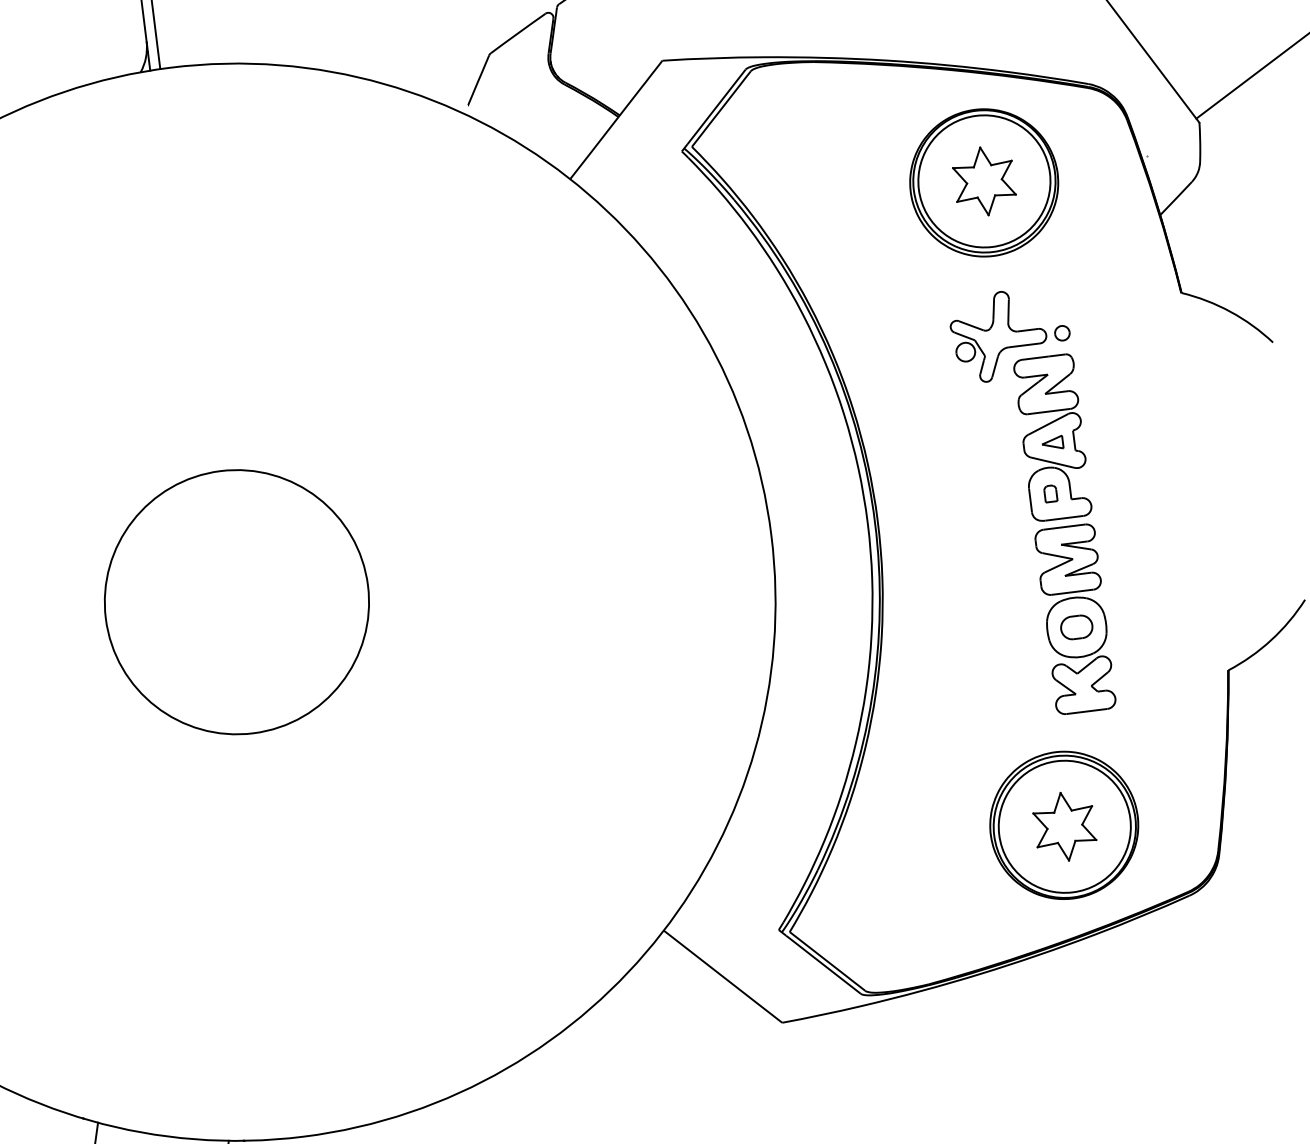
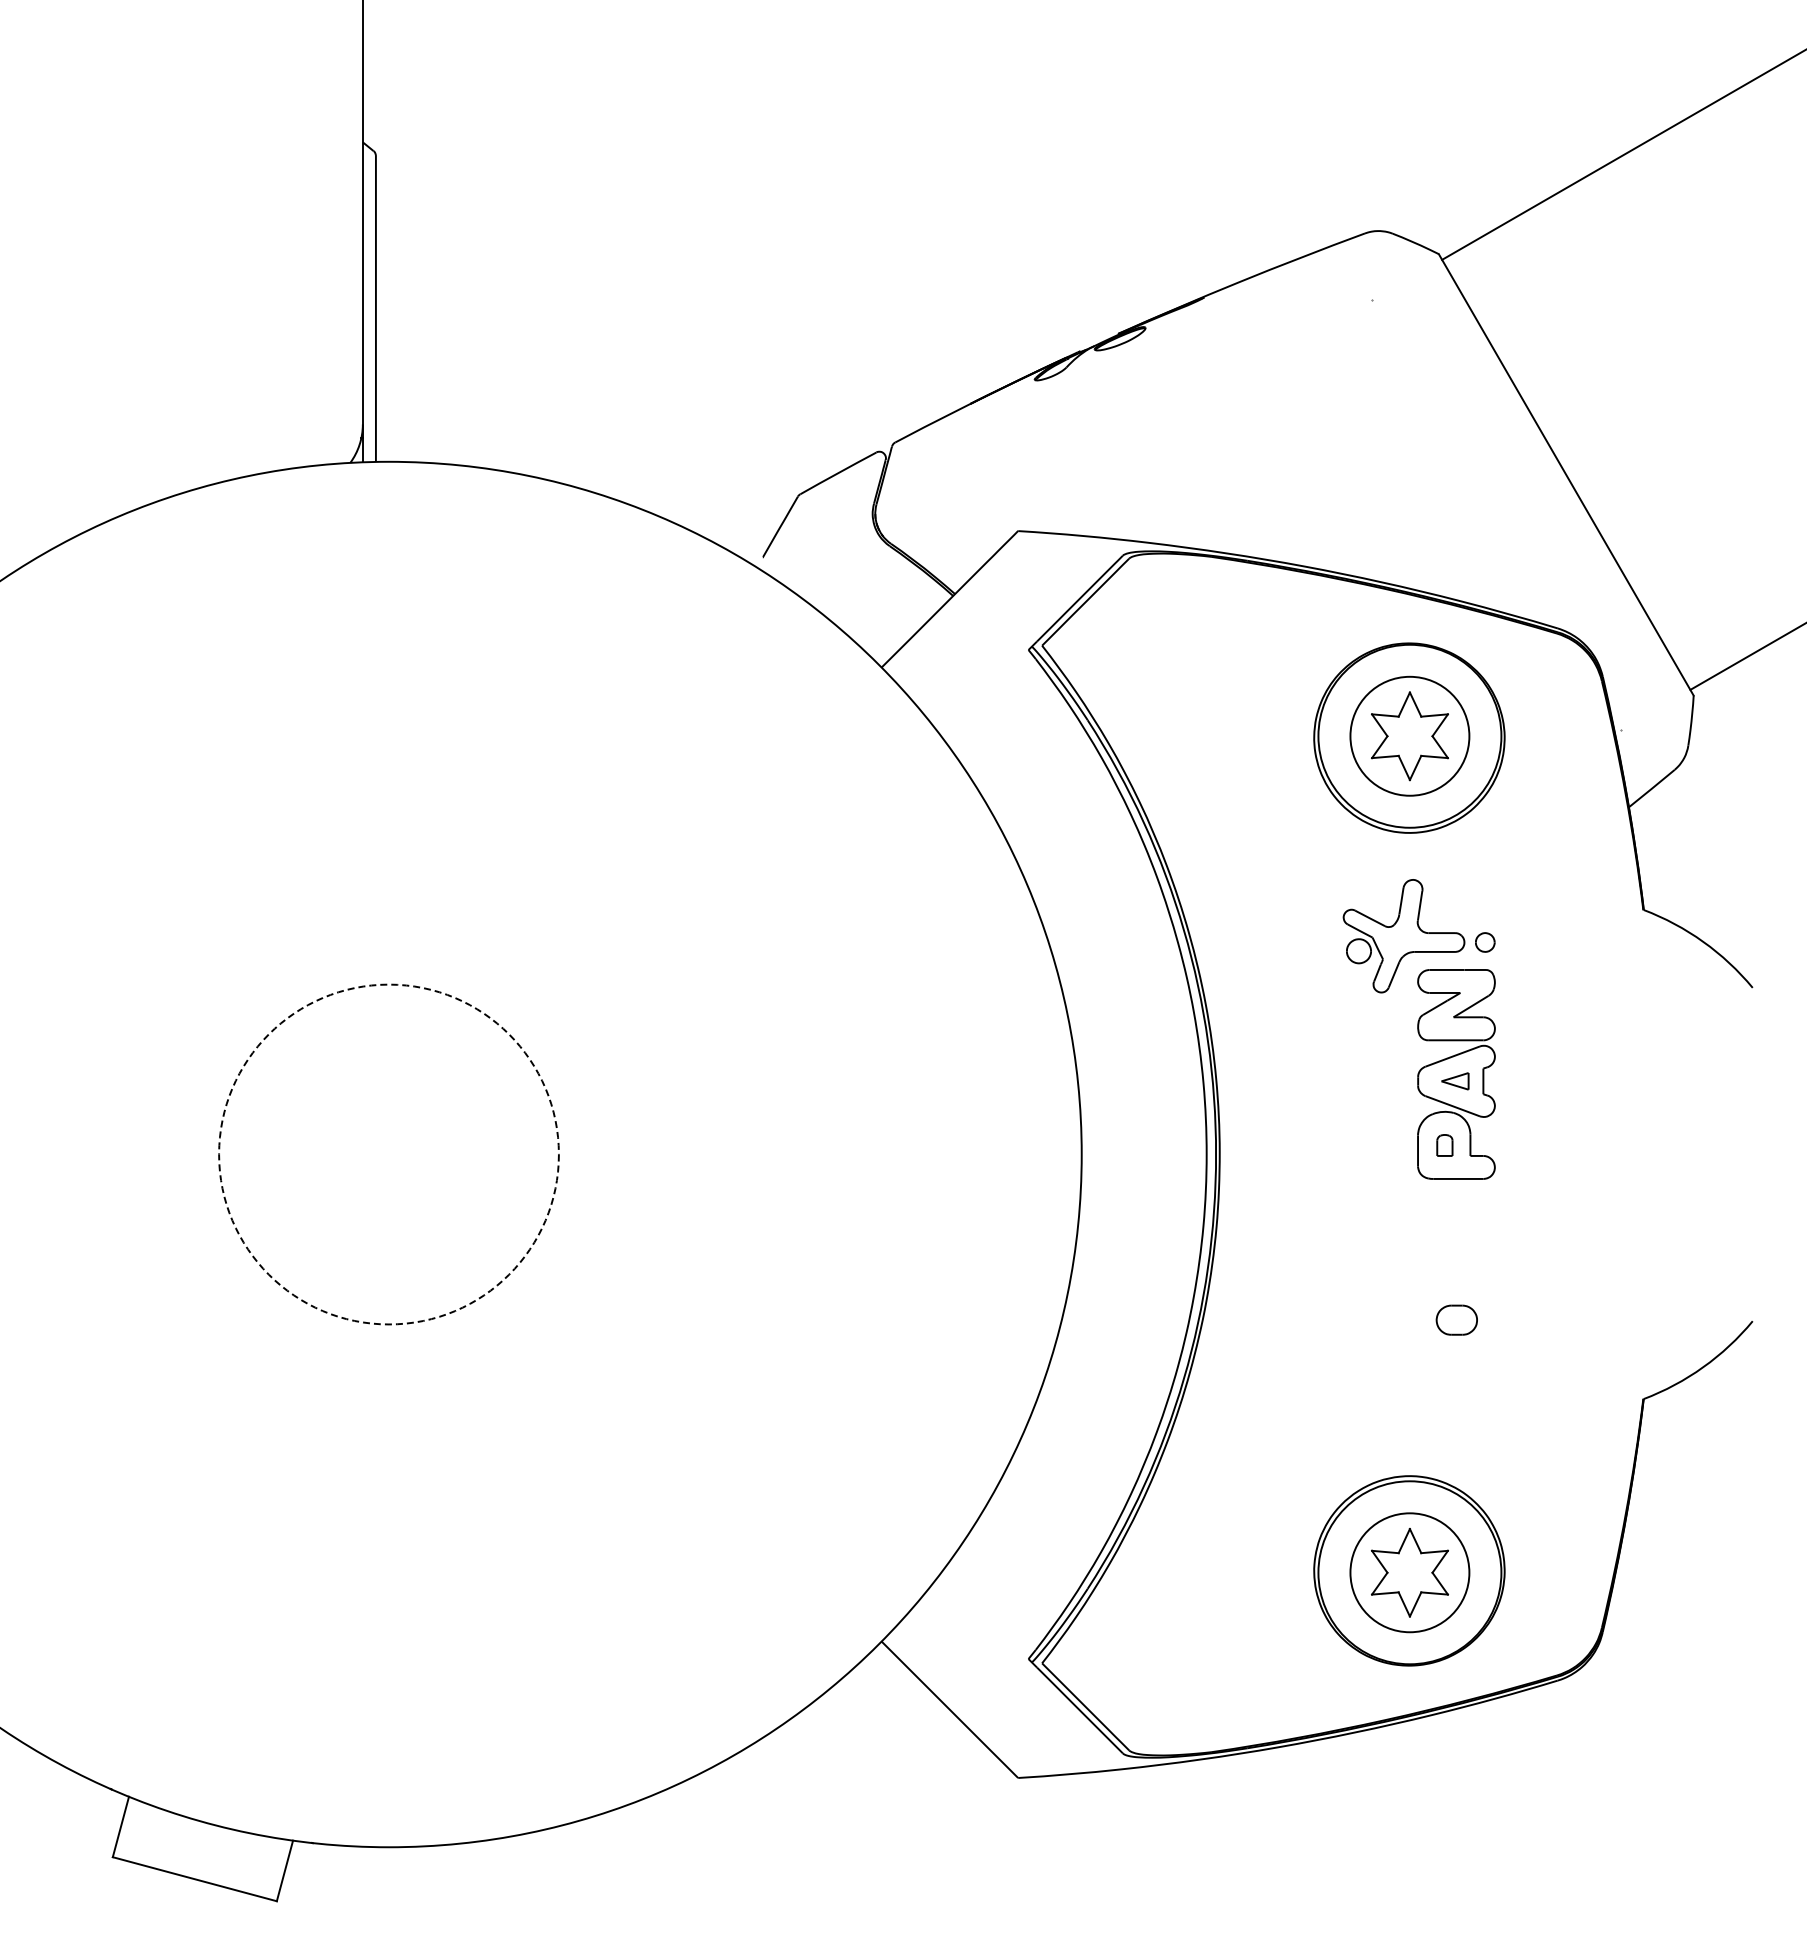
circle: (984, 181) -> (1409, 736), size x0.7
circle: (236, 602) -> (388, 1154), solid -> dashed
part: (1075, 619) -> (1456, 1309), removed
circle: (1064, 826) -> (1409, 1572), size x0.7

